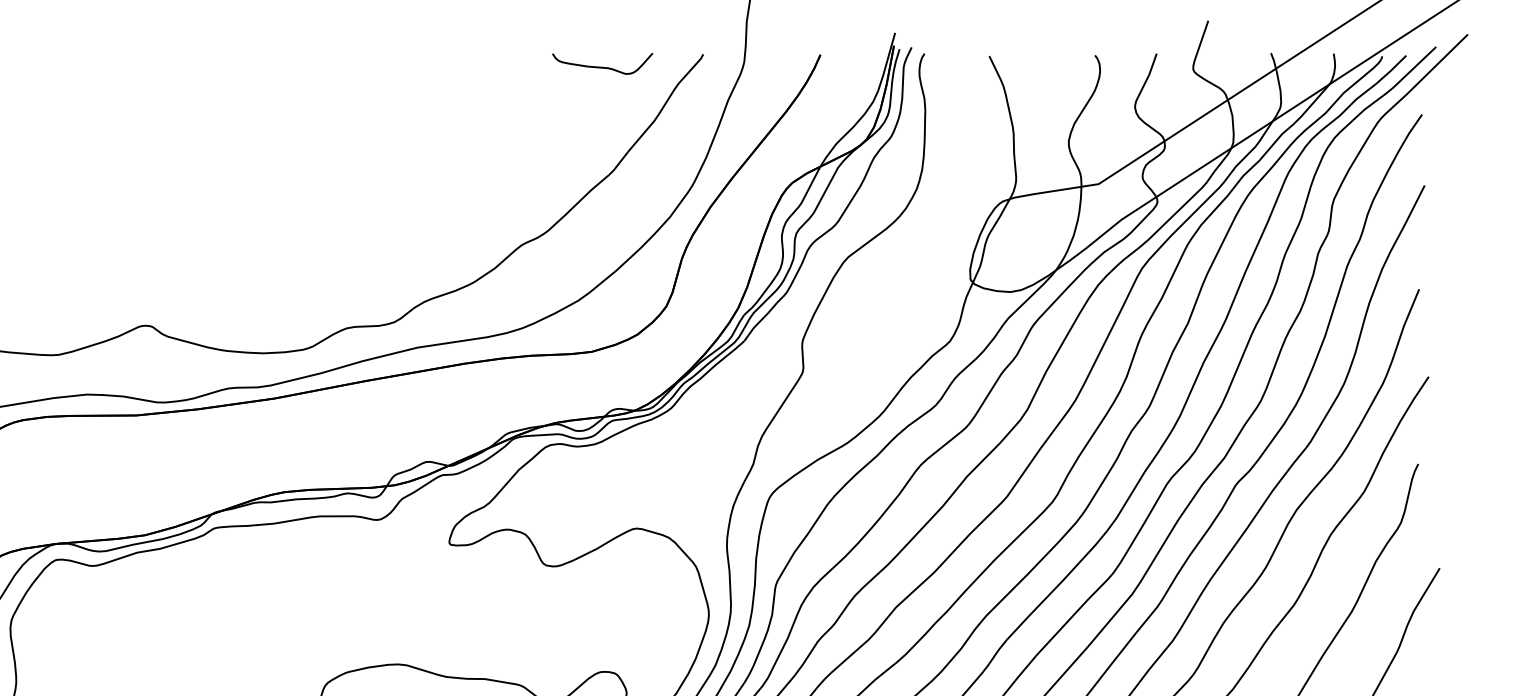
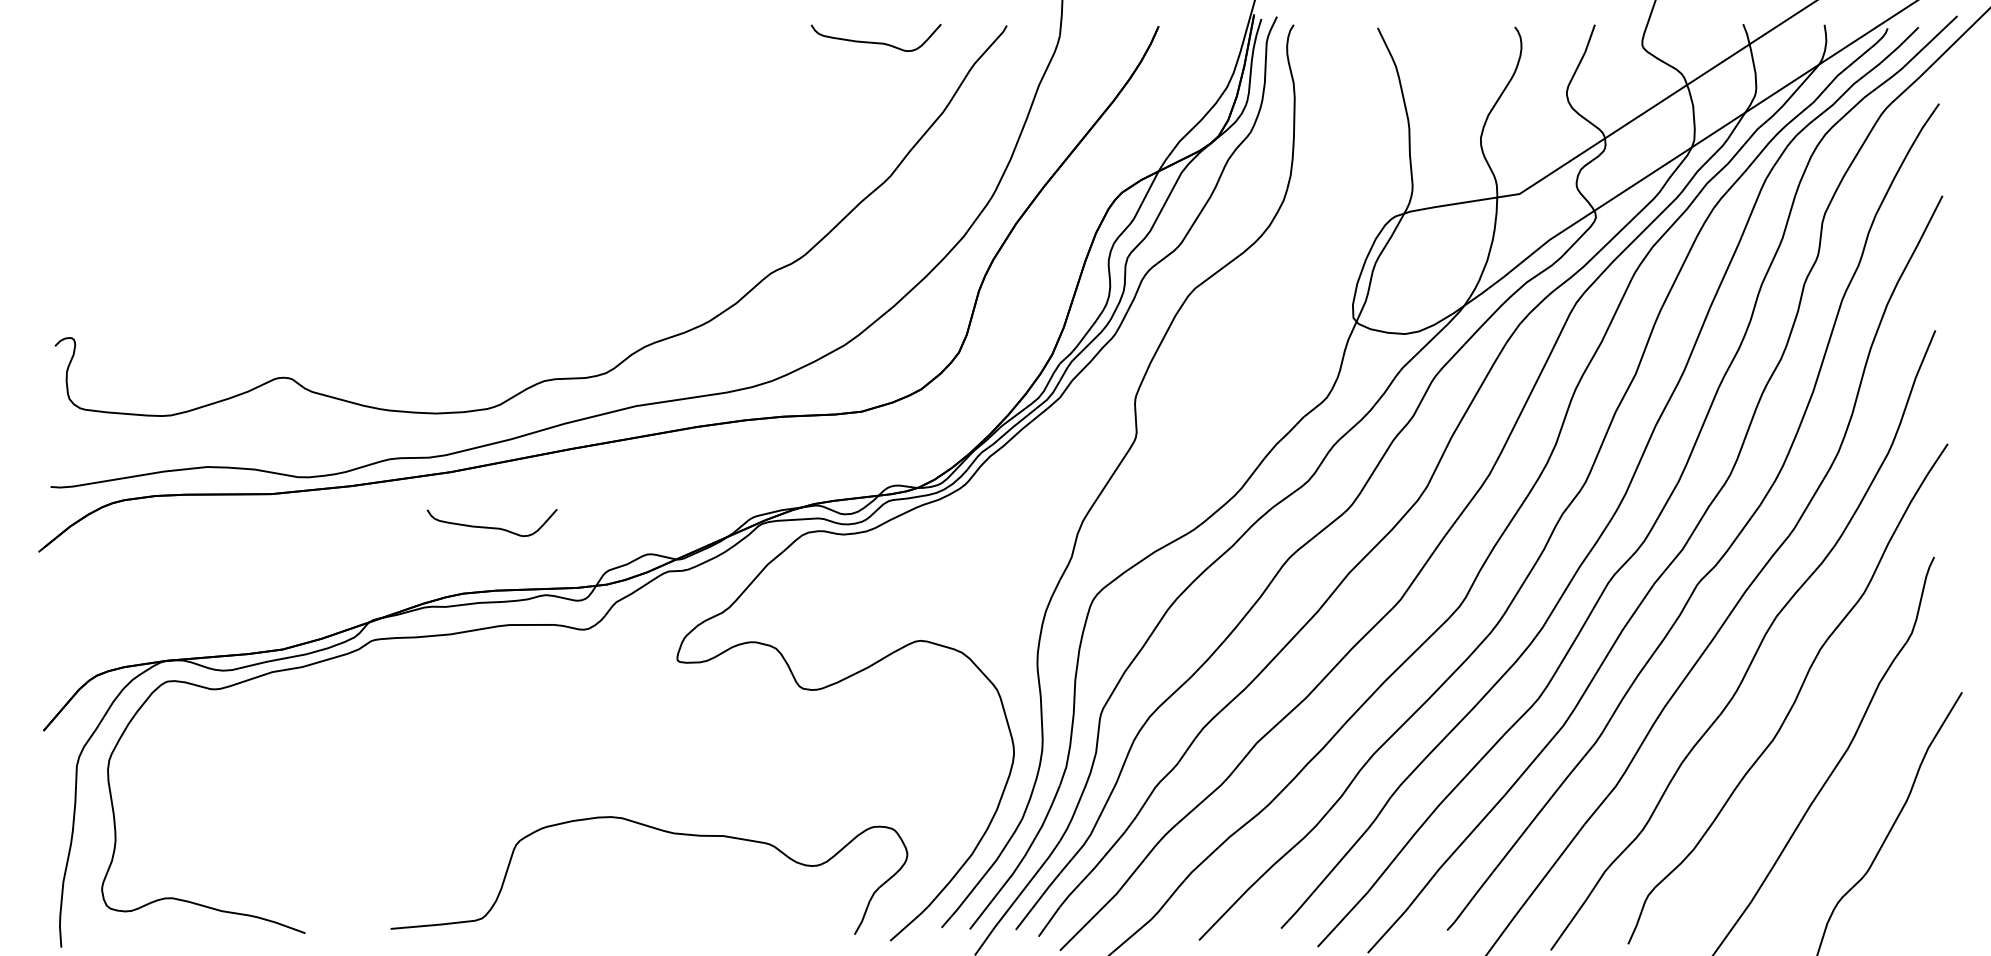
curve: (303, 440) -> (488, 526), added

